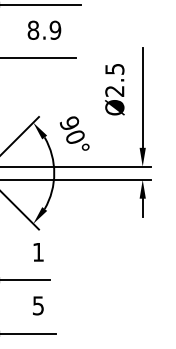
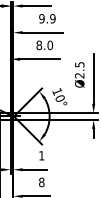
text: (53, 30) -> (49, 45), 8.9 -> 8.0
text: (68, 123) -> (56, 91), 90° -> 10°
text: (37, 305) -> (41, 182), 5 -> 8

